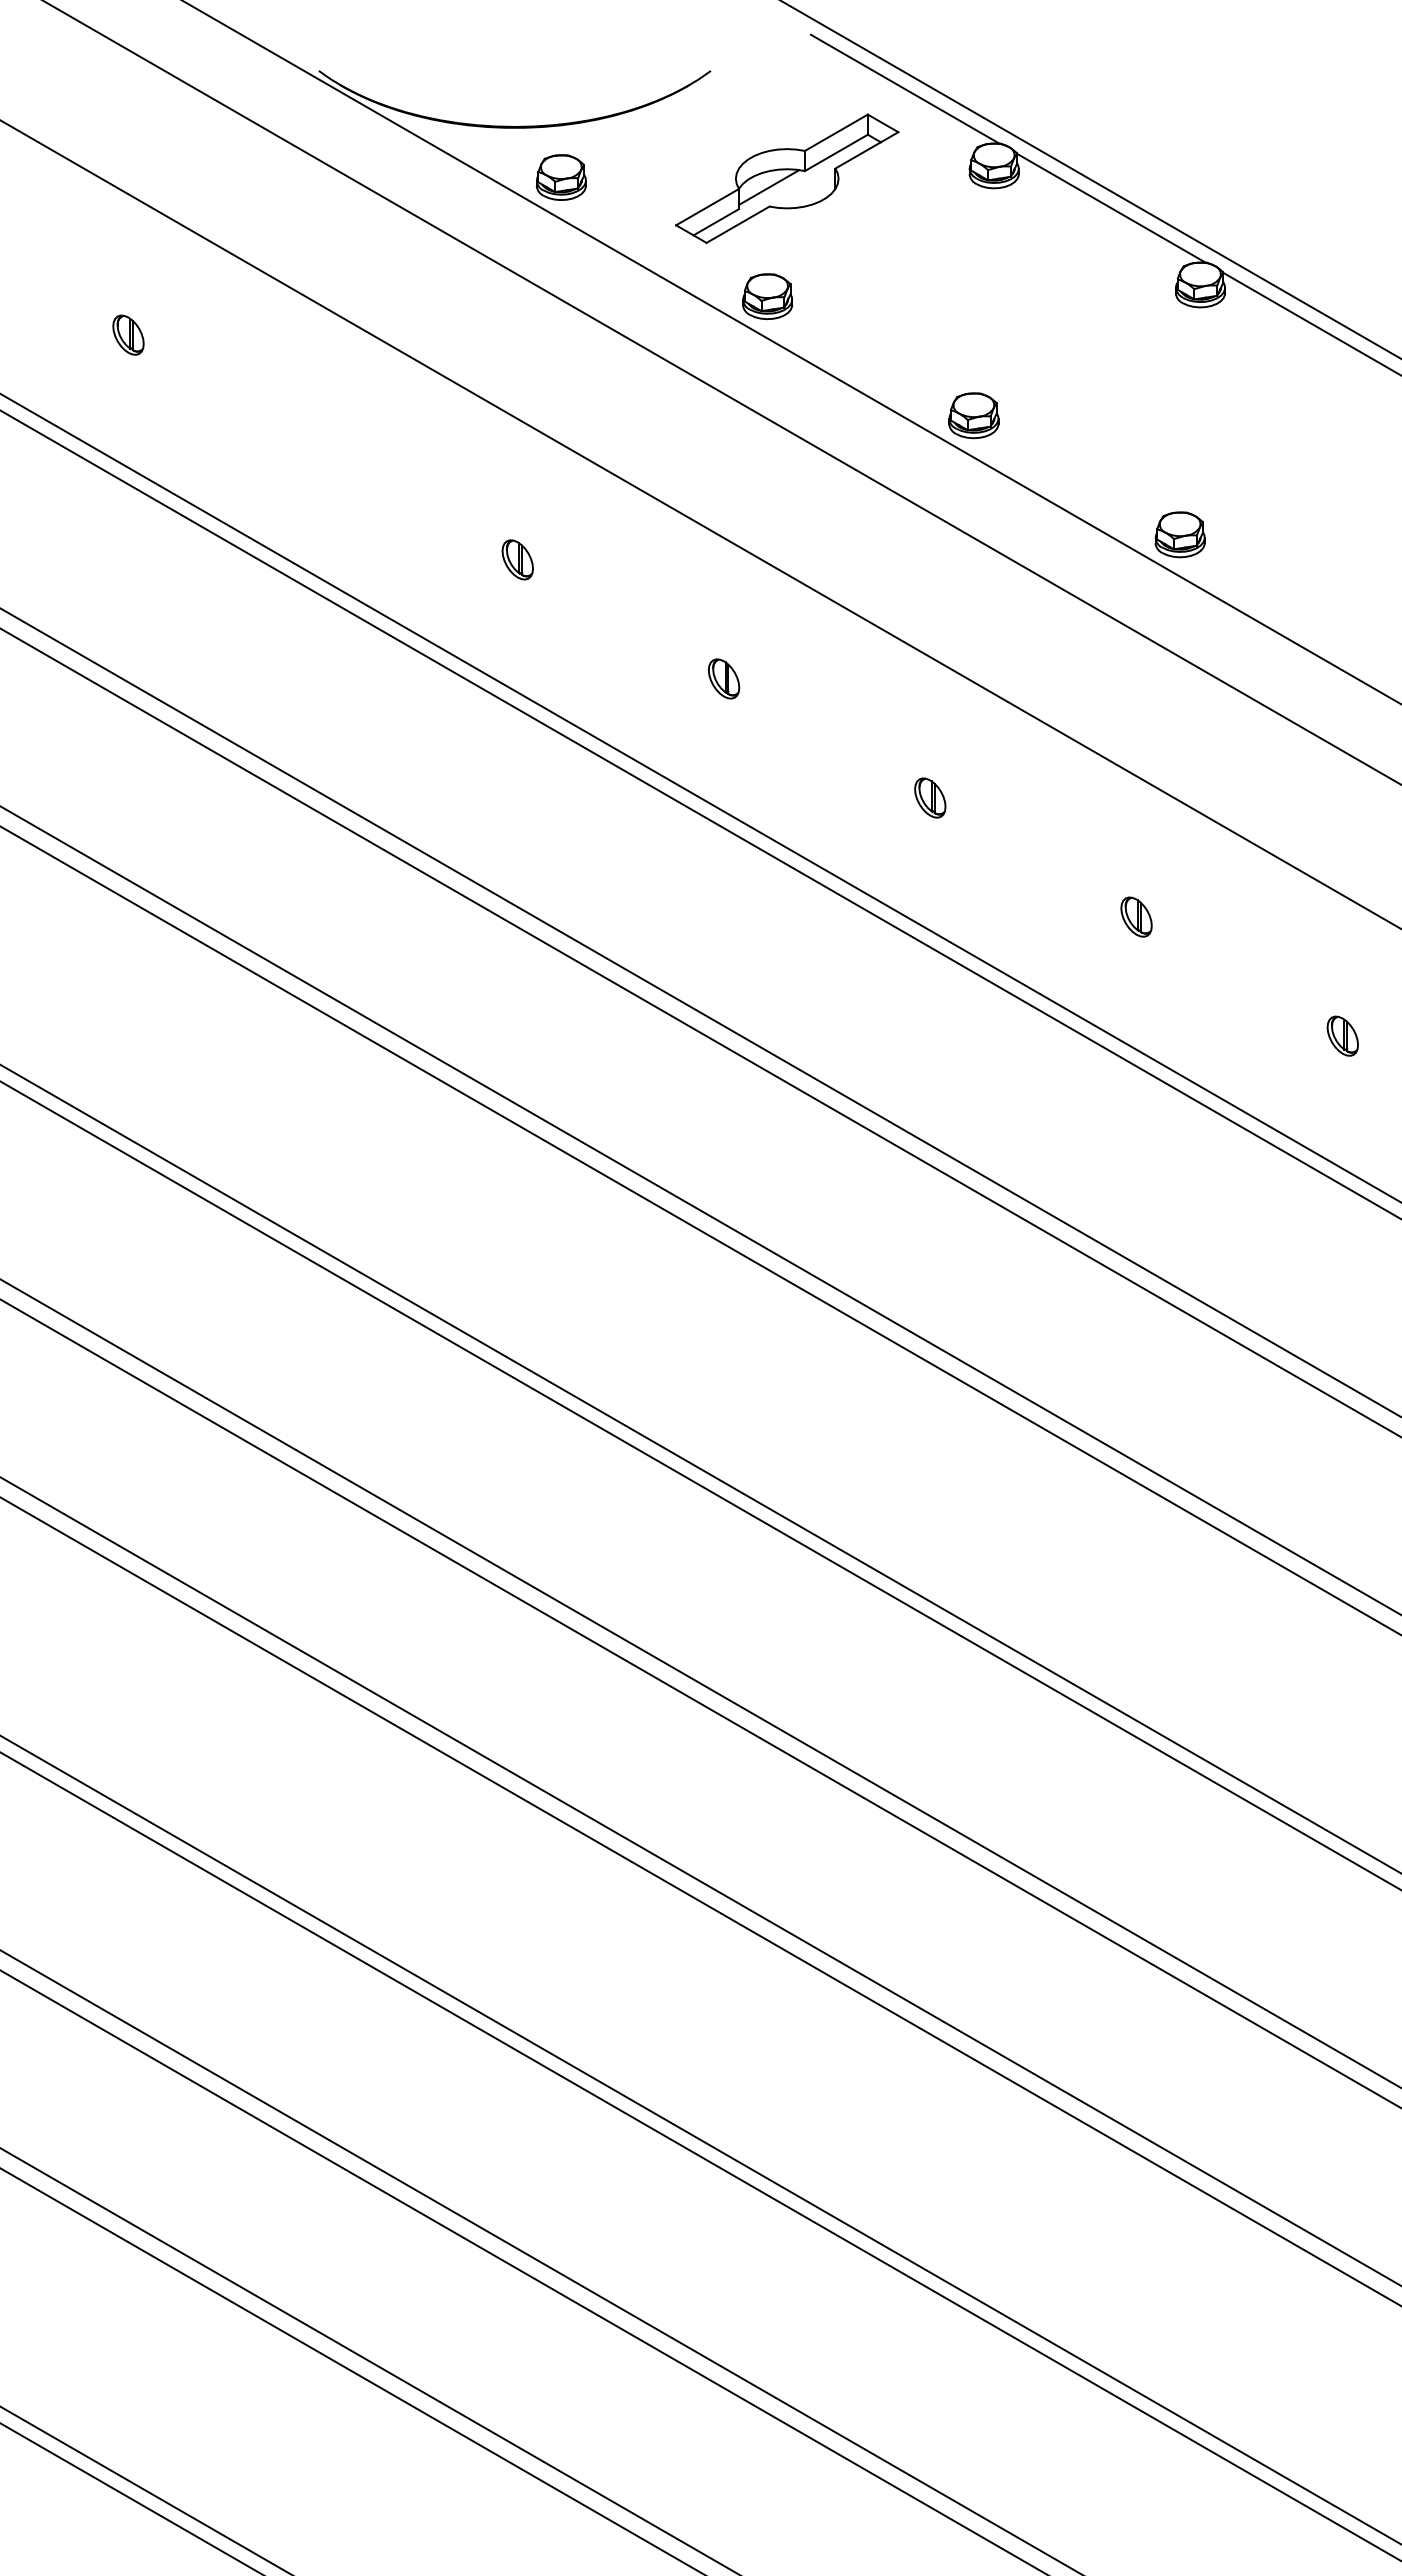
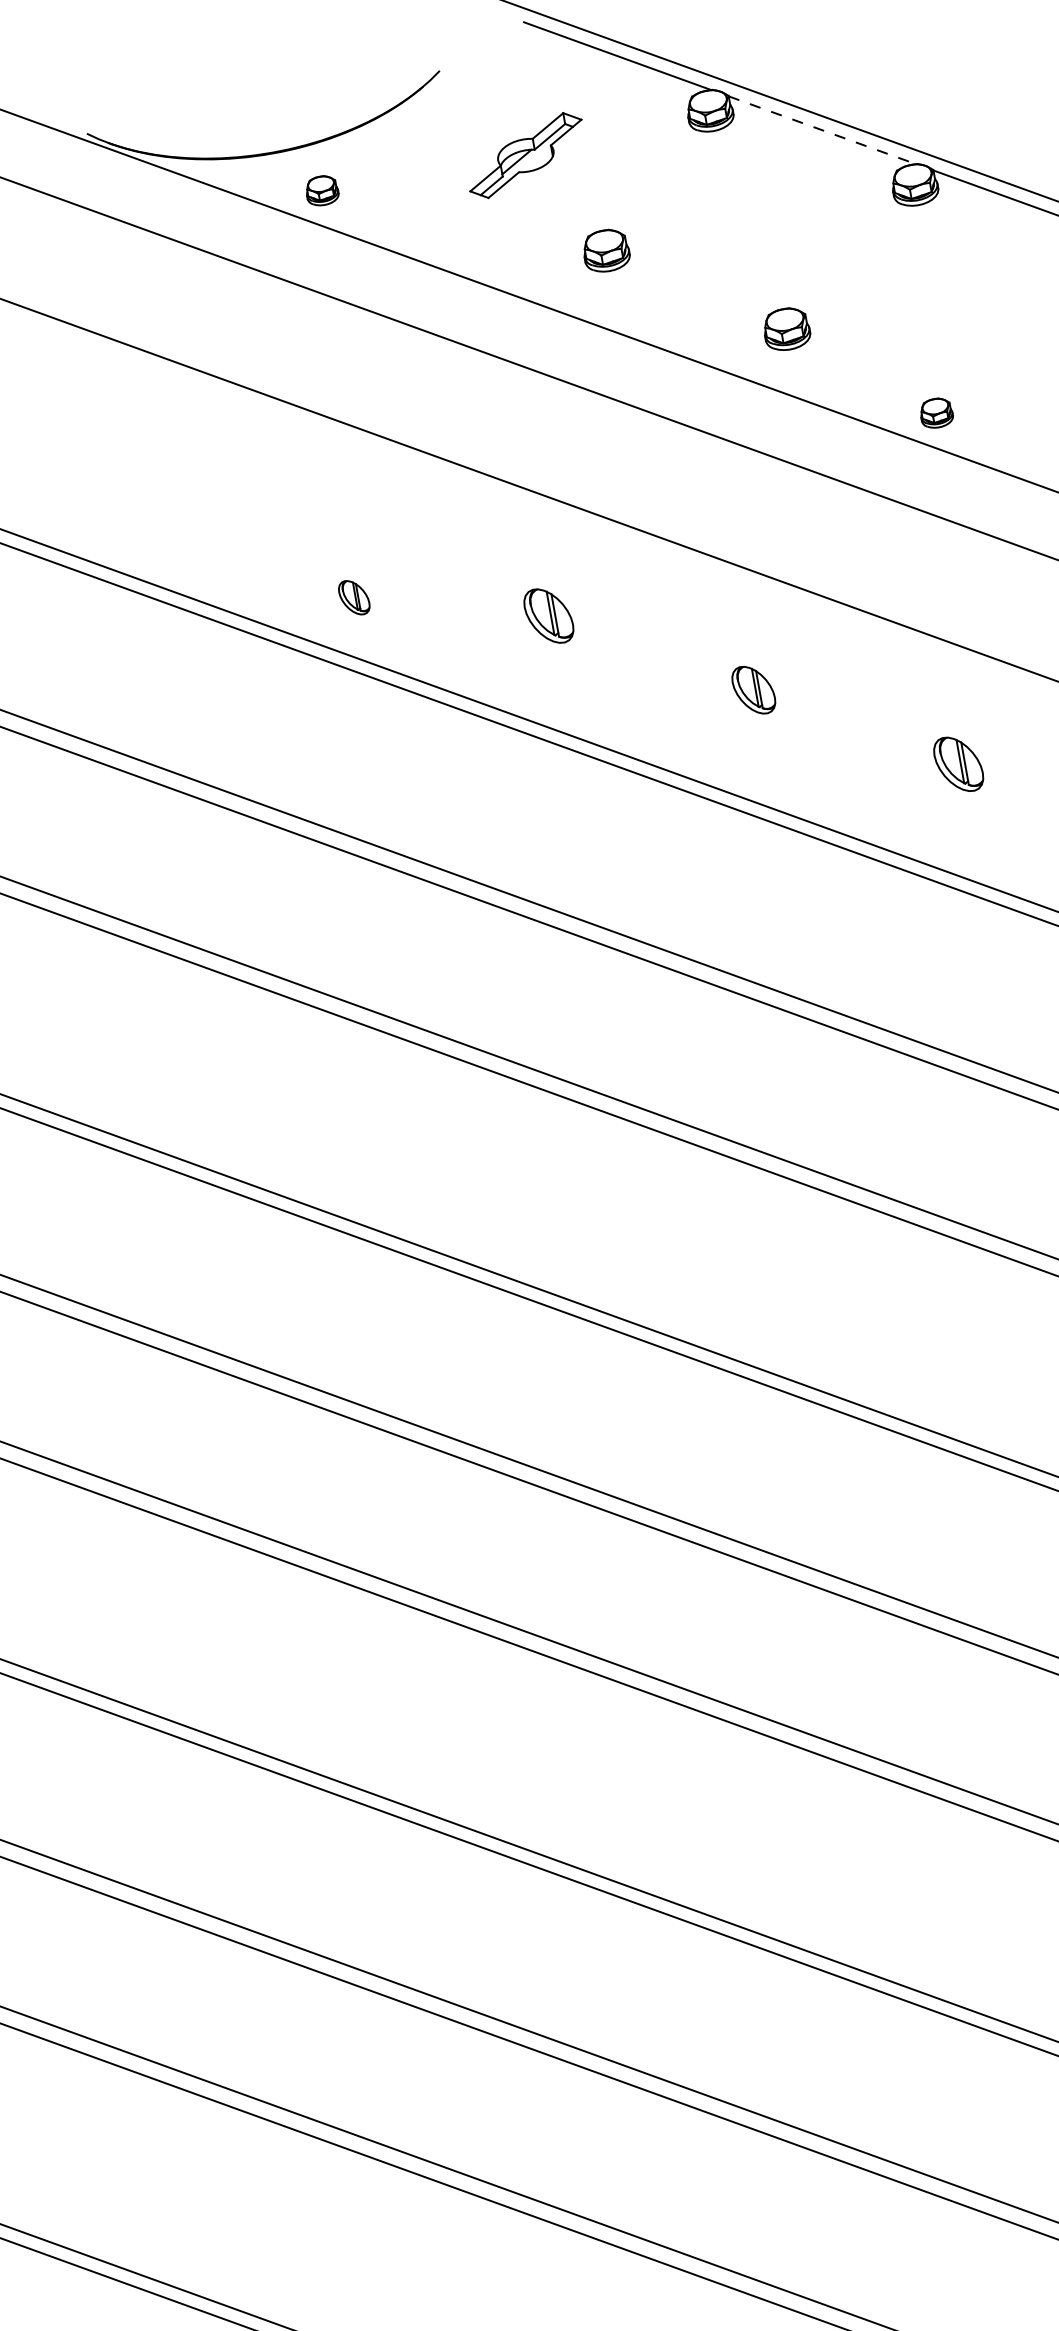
part: (560, 177) -> (321, 190), size x0.7
part: (787, 178) -> (525, 155), size x0.6
line: (1111, 208) -> (822, 130), solid -> dashed
part: (767, 296) -> (606, 250), moved
part: (973, 415) -> (786, 329), moved
part: (1179, 534) -> (935, 412), size x0.7
part: (517, 559) -> (353, 597), moved
part: (724, 678) -> (549, 615), size x1.6
part: (930, 797) -> (753, 689), size x1.4
part: (1136, 916) -> (958, 763), size x1.6

